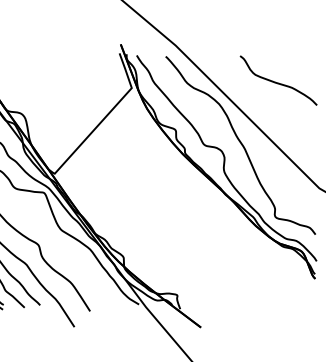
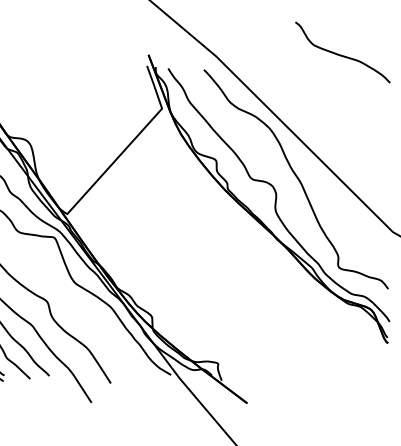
curve: (277, 82) -> (341, 54), moved

